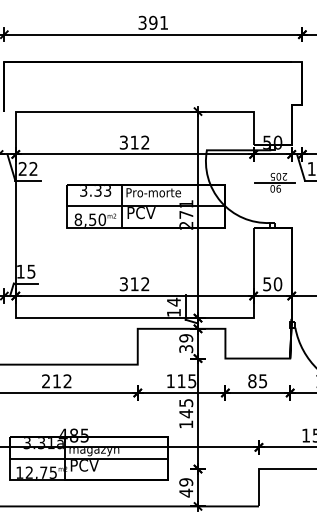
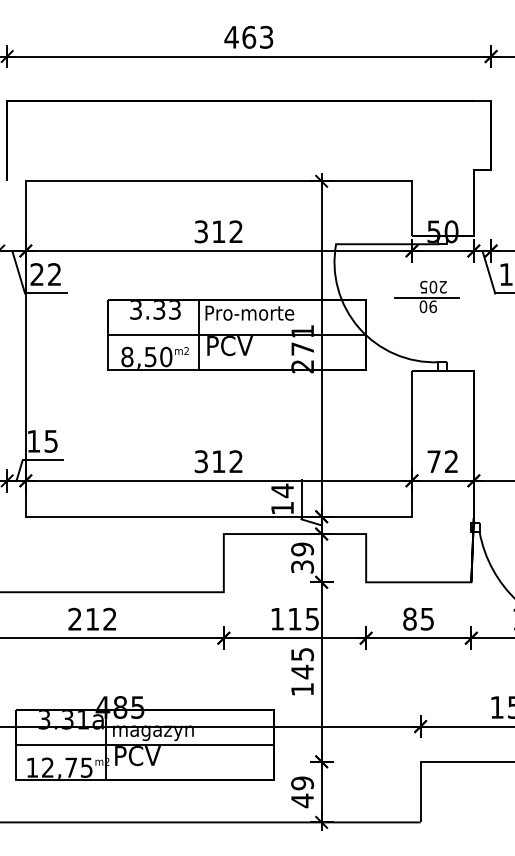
text: (153, 22) -> (249, 36), 391 -> 463
part: (274, 182) -> (426, 296), moved
text: (272, 284) -> (442, 462), 50 -> 72

